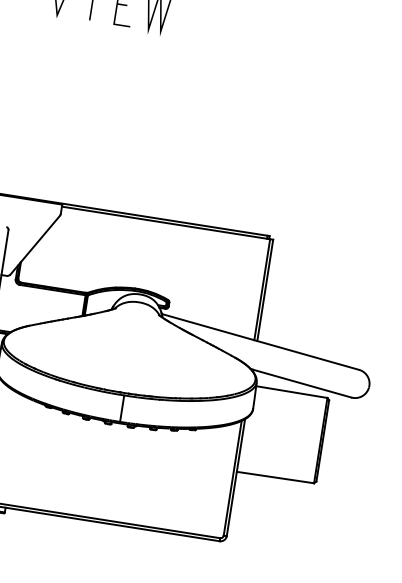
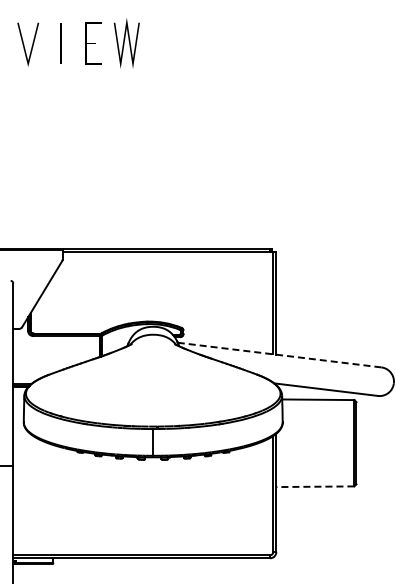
line: (260, 342) -> (279, 355), solid -> dashed
line: (274, 477) -> (314, 486), solid -> dashed

